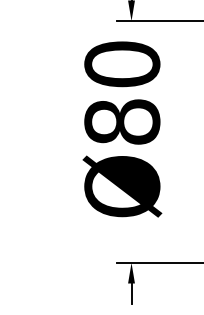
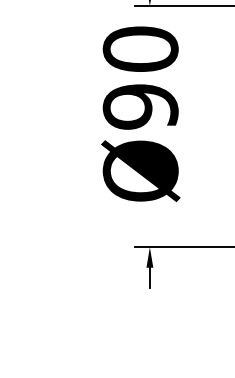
text: (122, 121) -> (140, 106), Ø80 -> Ø90

